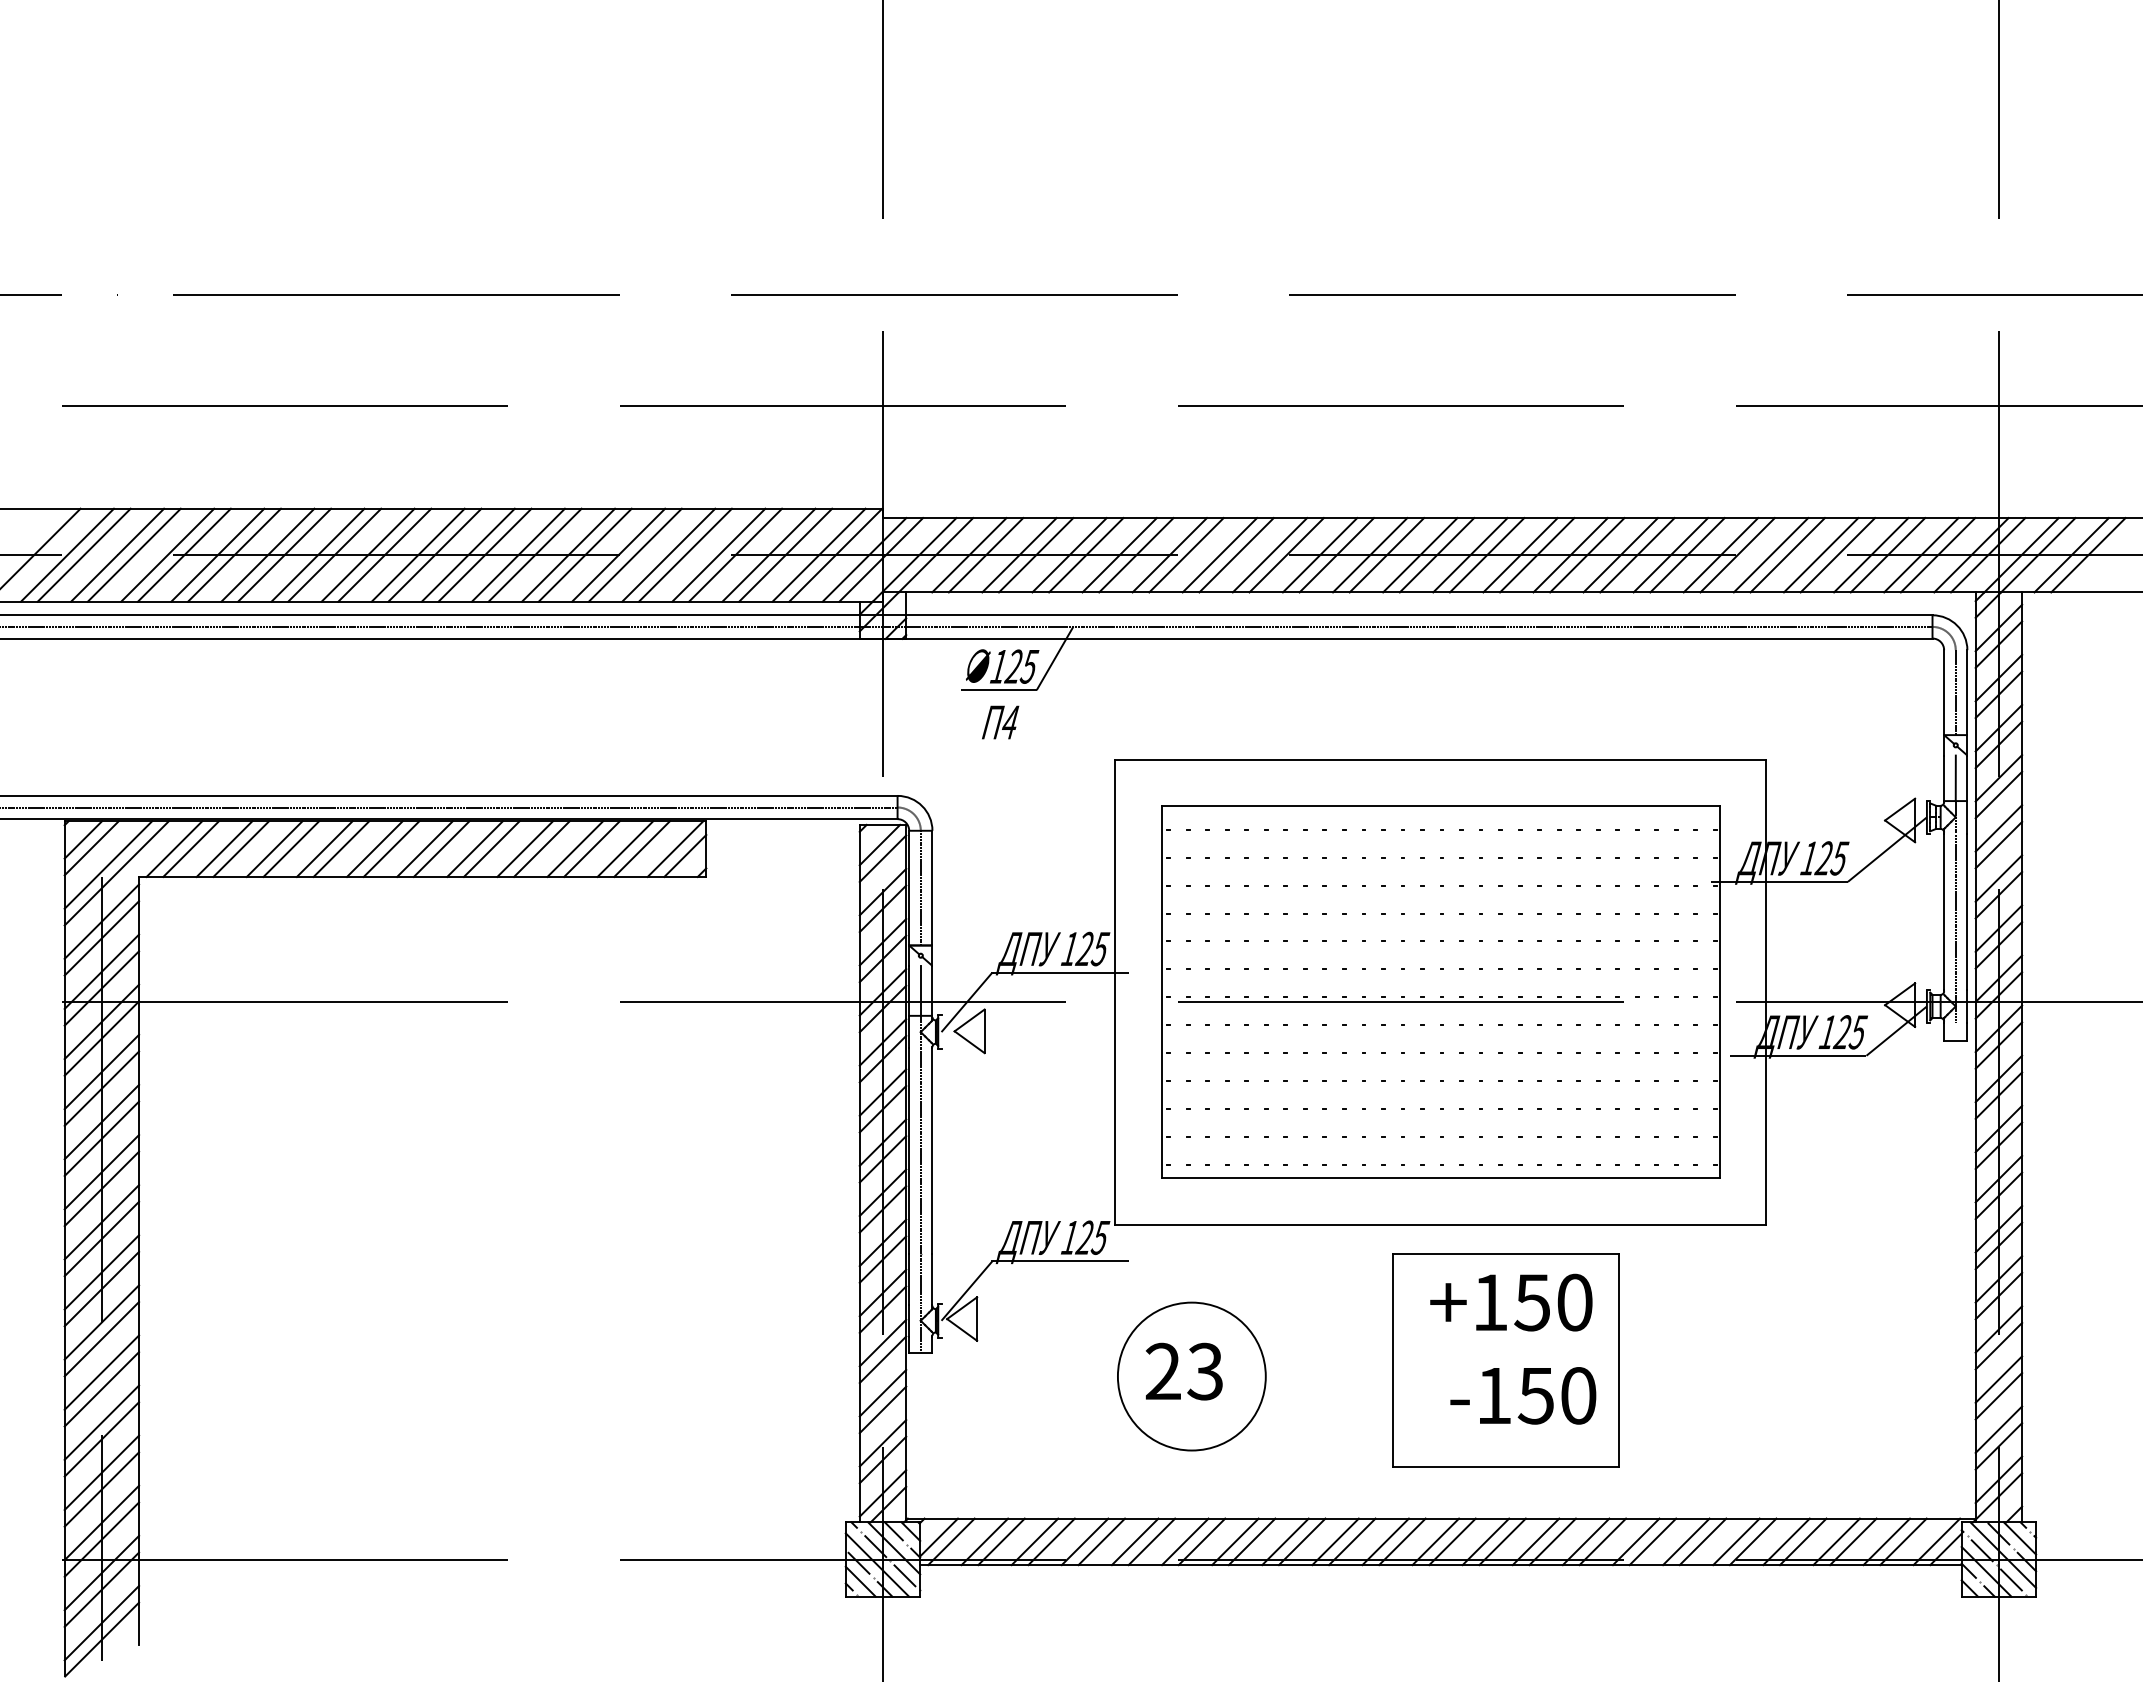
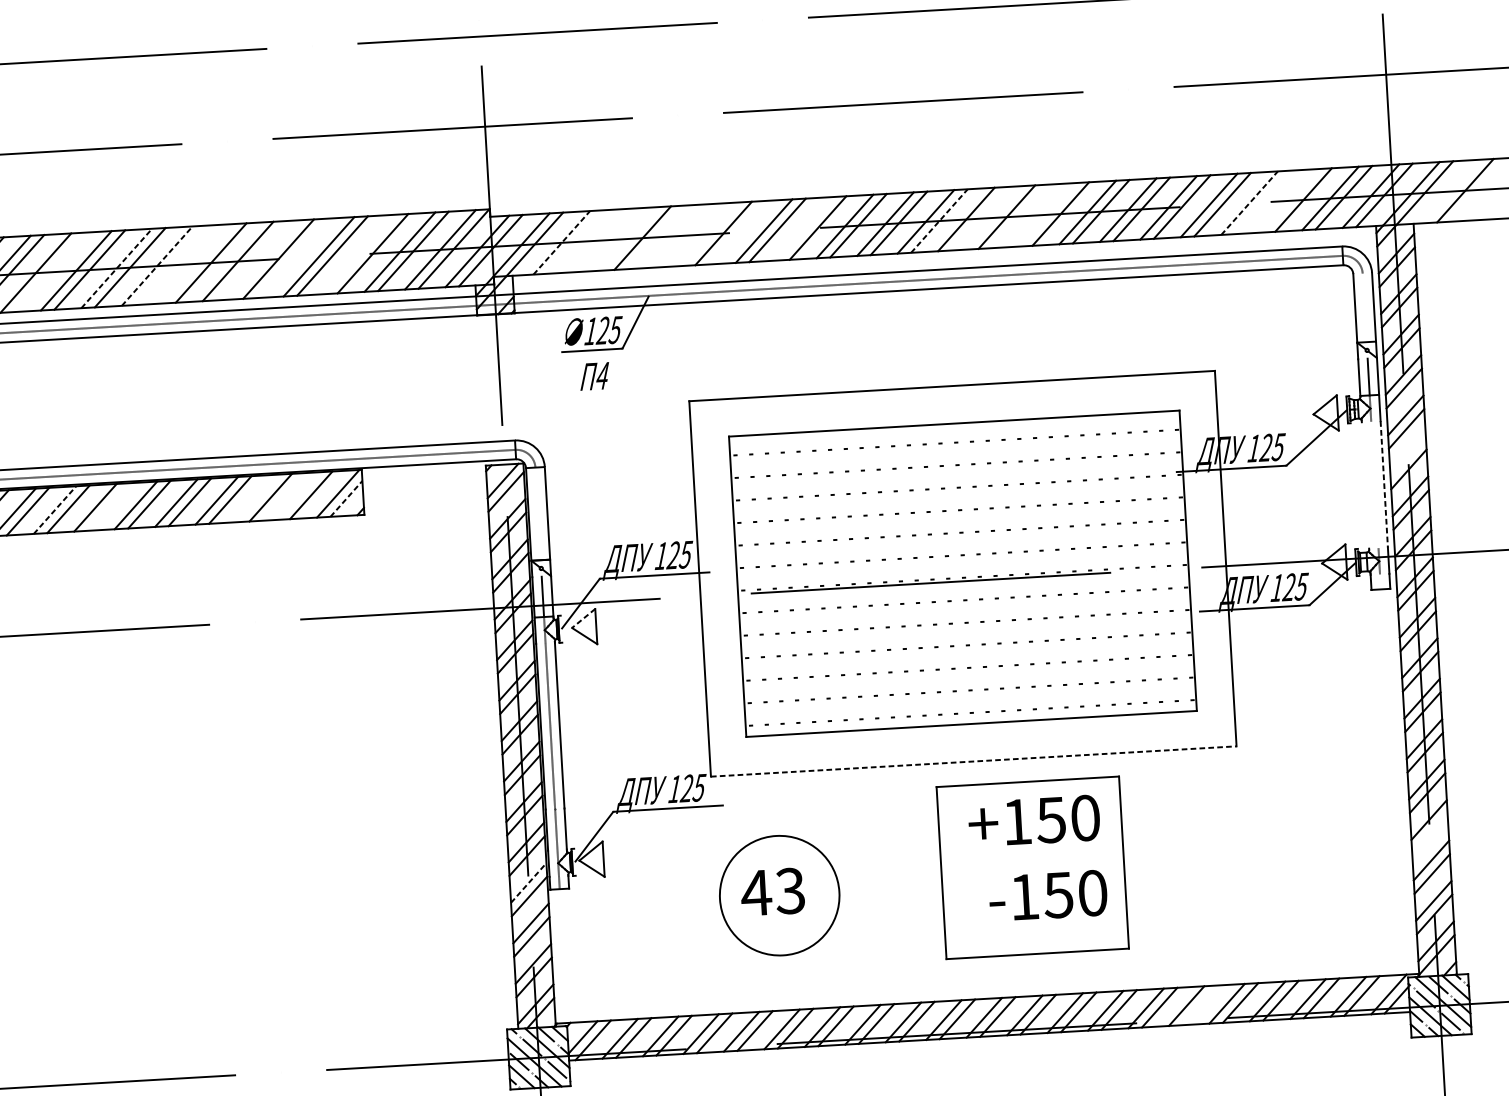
line: (334, 554) -> (49, 271), removed
line: (484, 554) -> (170, 264), removed
line: (517, 554) -> (196, 263), removed
line: (584, 554) -> (251, 260), removed
line: (634, 554) -> (291, 257), removed
line: (718, 554) -> (359, 253), removed
line: (418, 555) -> (117, 268), solid -> dashed
line: (468, 555) -> (157, 266), solid -> dashed
line: (969, 555) -> (561, 243), solid -> dashed
line: (985, 555) -> (574, 242), removed
line: (1019, 555) -> (602, 240), removed
line: (1036, 555) -> (616, 239), removed
line: (1086, 555) -> (656, 237), removed
line: (1119, 555) -> (683, 236), removed
line: (1136, 555) -> (696, 235), removed
line: (1186, 555) -> (737, 232), removed
line: (1269, 555) -> (804, 229), removed
line: (1437, 555) -> (939, 221), solid -> dashed
line: (1486, 555) -> (979, 218), removed
line: (1537, 555) -> (1020, 216), removed
line: (1570, 555) -> (1047, 215), removed
line: (1821, 555) -> (1249, 203), solid -> dashed
line: (1837, 555) -> (1262, 202), removed
line: (1871, 555) -> (1290, 201), removed
line: (2071, 555) -> (1451, 191), removed
line: (1955, 692) -> (1364, 307), removed
line: (325, 848) -> (55, 509), solid -> dashed
line: (391, 848) -> (108, 506), removed
line: (575, 848) -> (257, 497), removed
line: (625, 848) -> (297, 495), removed
line: (685, 855) -> (346, 498), solid -> dashed
line: (1998, 878) -> (1407, 455), removed
line: (920, 887) -> (537, 513), removed
line: (1944, 911) -> (1365, 485), removed
line: (1955, 911) -> (1374, 484), removed
line: (1967, 912) -> (1384, 484), solid -> dashed
line: (969, 1020) -> (583, 618), solid -> dashed
line: (1441, 1224) -> (974, 761), solid -> dashed
line: (883, 1343) -> (529, 883), solid -> dashed
line: (1998, 1345) -> (1429, 833), removed
text: (1163, 1370) -> (756, 892), 23 -> 43
line: (1702, 1541) -> (1199, 1005), removed

